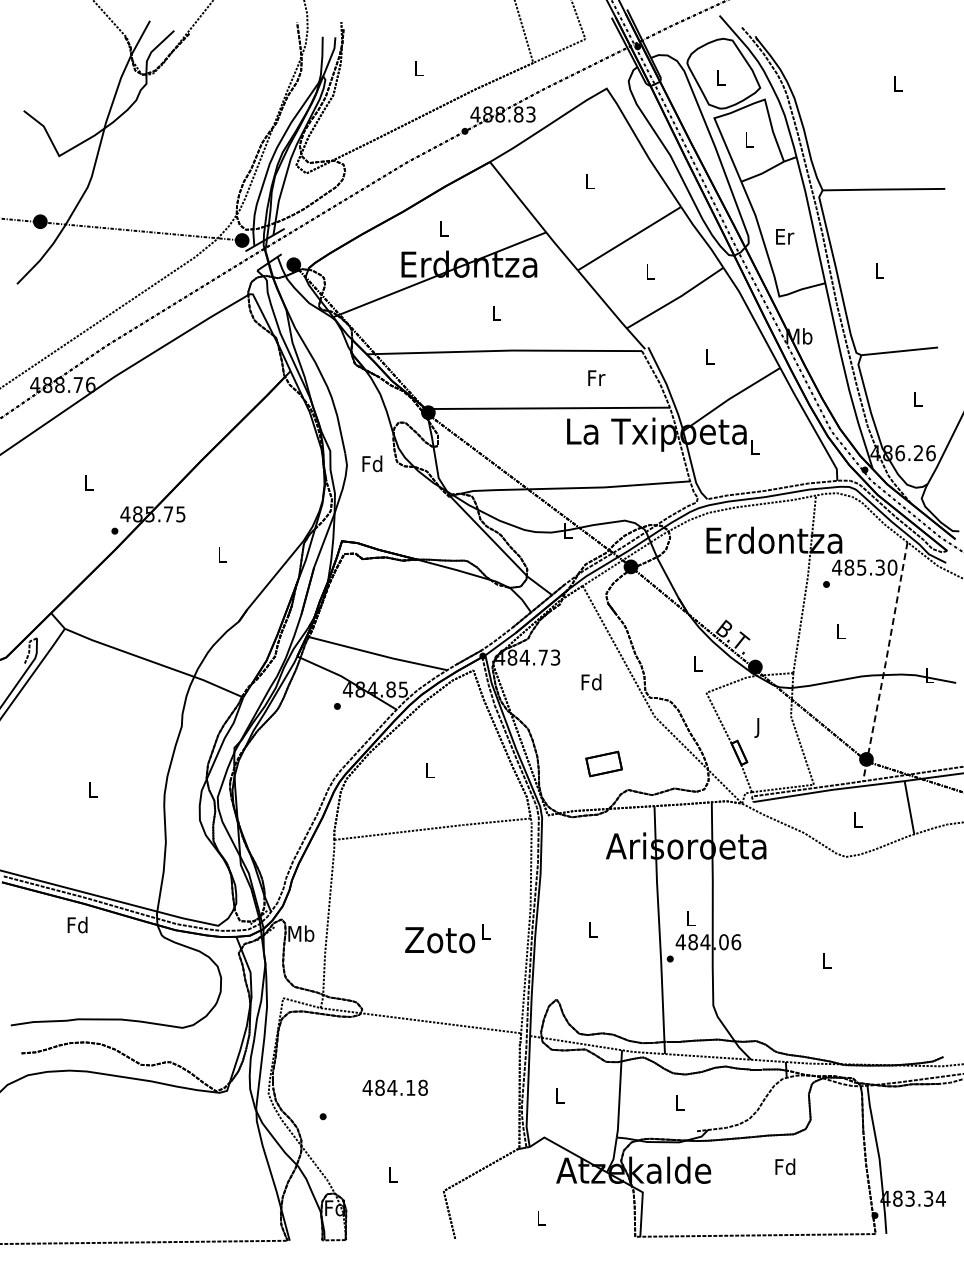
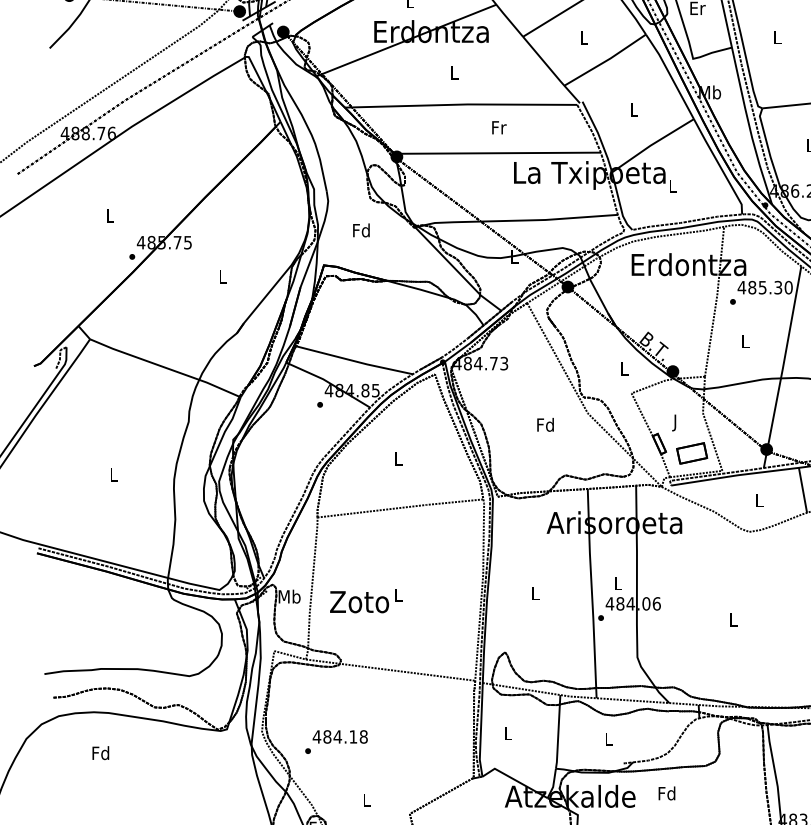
text: (596, 377) -> (499, 127), moved
text: (372, 463) -> (361, 230), moved
line: (885, 662) -> (782, 367), dashed -> solid
text: (591, 682) -> (545, 425), moved
part: (603, 763) -> (691, 453), moved
text: (77, 924) -> (100, 752), moved
text: (447, 938) -> (365, 600), moved
text: (394, 1087) -> (339, 736), moved
text: (785, 1166) -> (667, 793), moved

